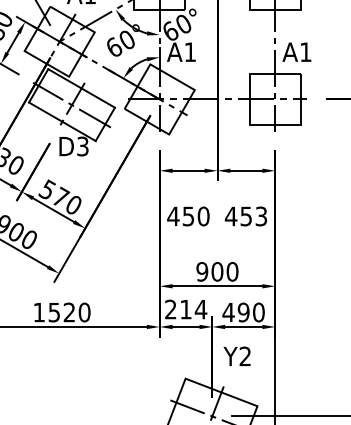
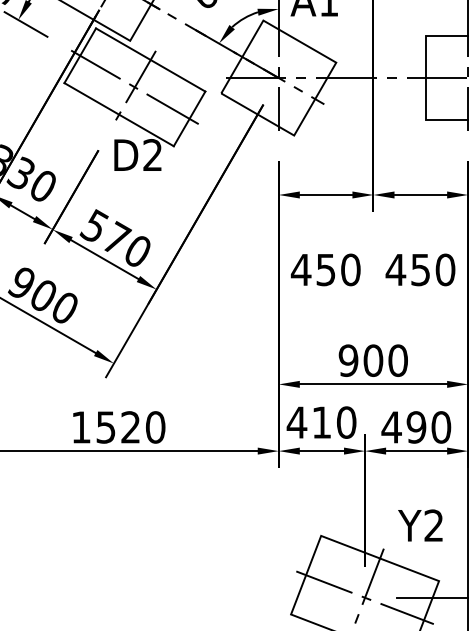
text: (82, 146) -> (152, 155), D3 -> D2
text: (261, 216) -> (445, 269), 453 -> 450
text: (185, 309) -> (321, 422), 214 -> 410
text: (236, 355) -> (419, 524), moved

